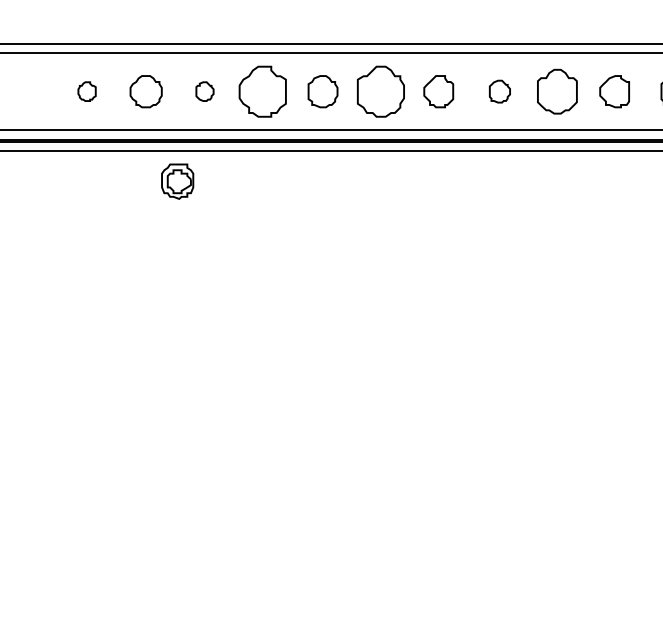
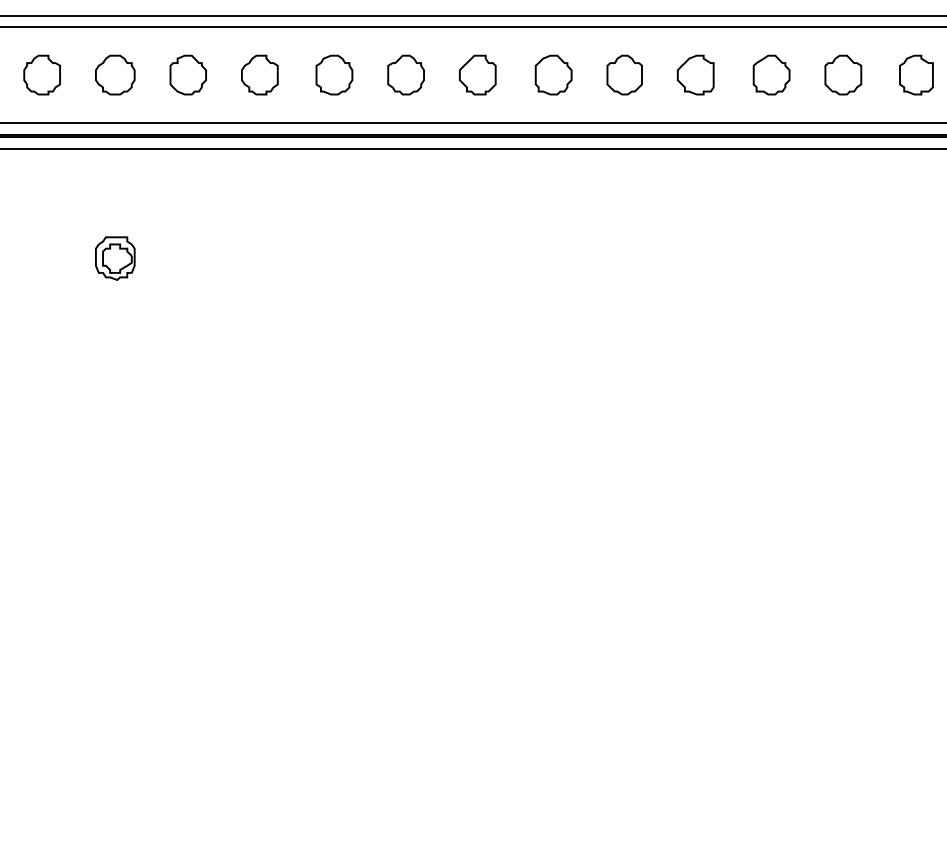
part: (86, 91) -> (41, 74), size x1.67
part: (204, 91) -> (187, 74), size x1.67
part: (262, 91) -> (259, 74), size x0.62
part: (380, 91) -> (405, 74), size x0.62
part: (499, 91) -> (553, 74), size x1.43
part: (557, 91) -> (624, 74), size x0.71
part: (177, 181) -> (115, 258), moved

